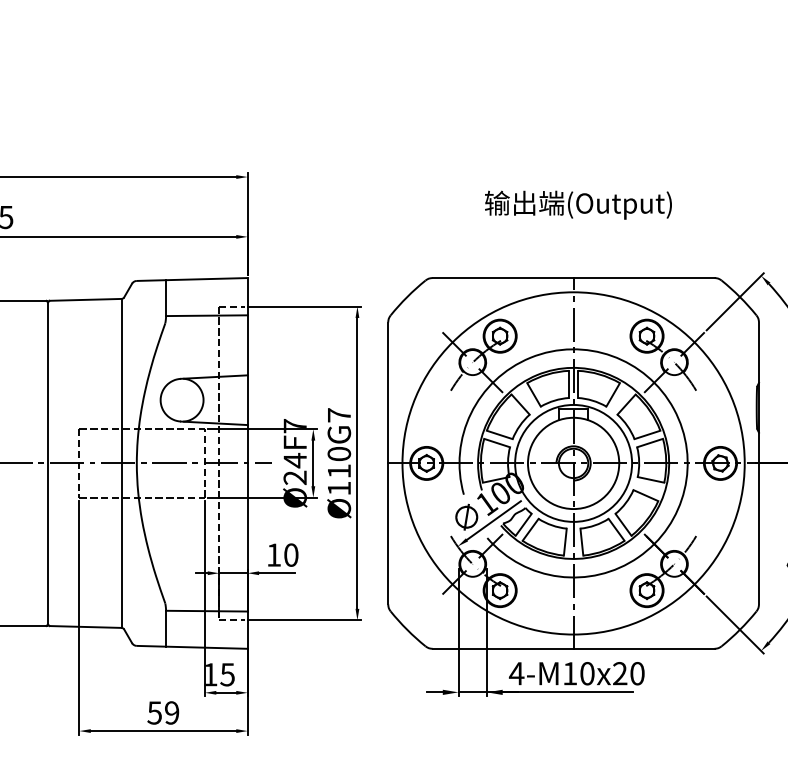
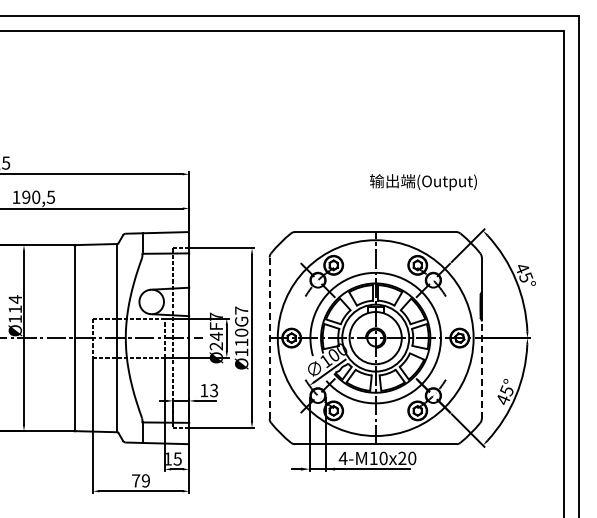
text: (578, 205) -> (423, 182), moved
line: (387, 464) -> (269, 338), solid -> dashed
line: (758, 518) -> (481, 369), solid -> dashed
text: (291, 554) -> (214, 390), 10 -> 13
text: (155, 712) -> (136, 480), 59 -> 79

